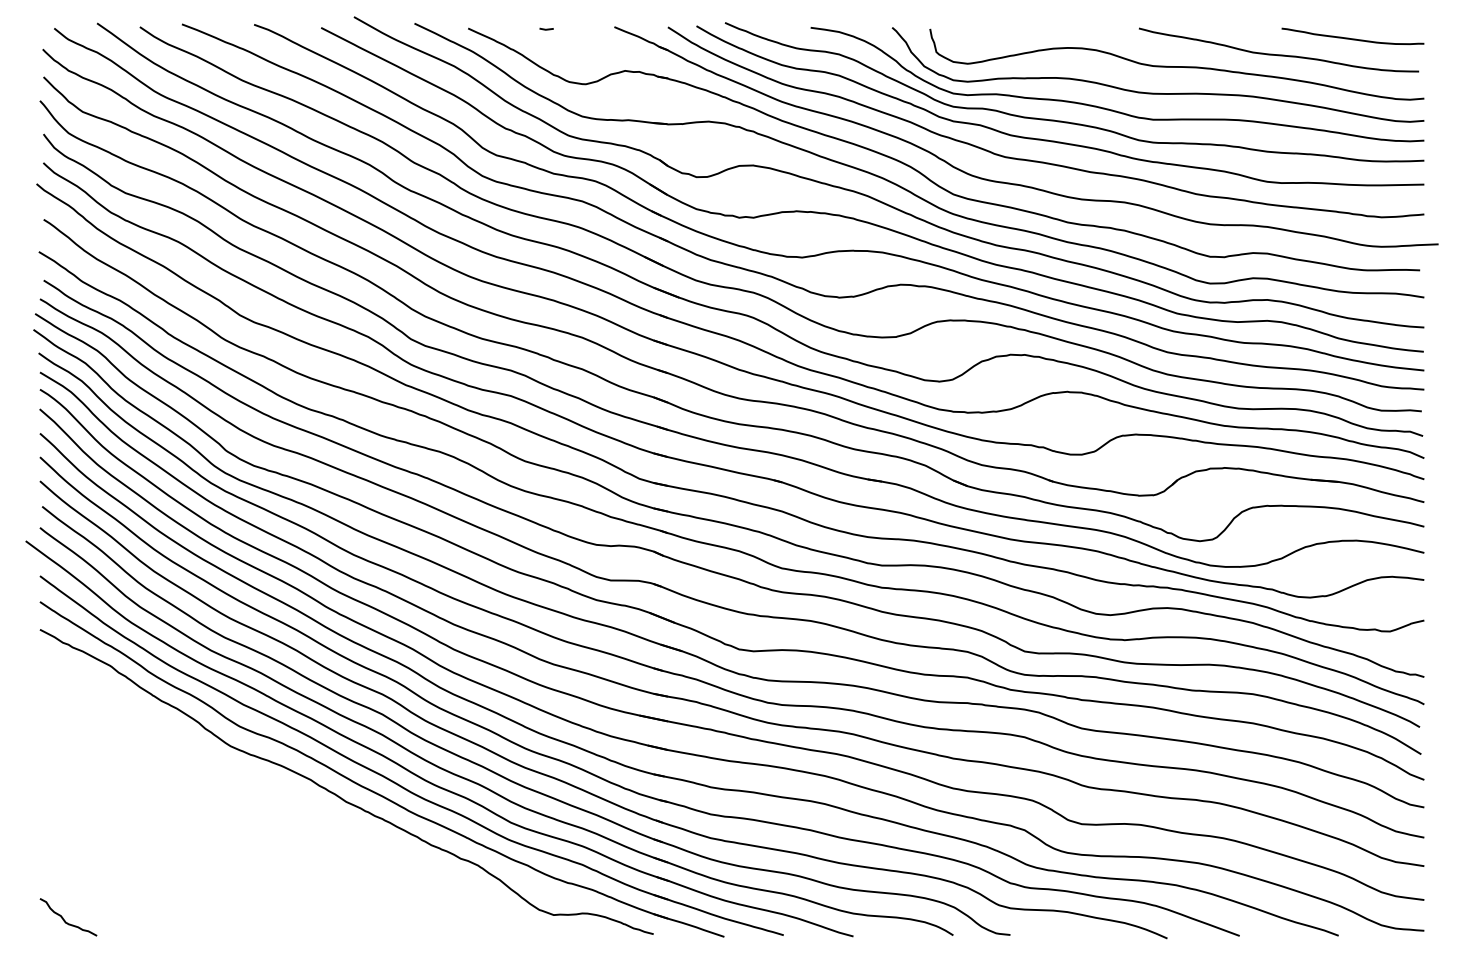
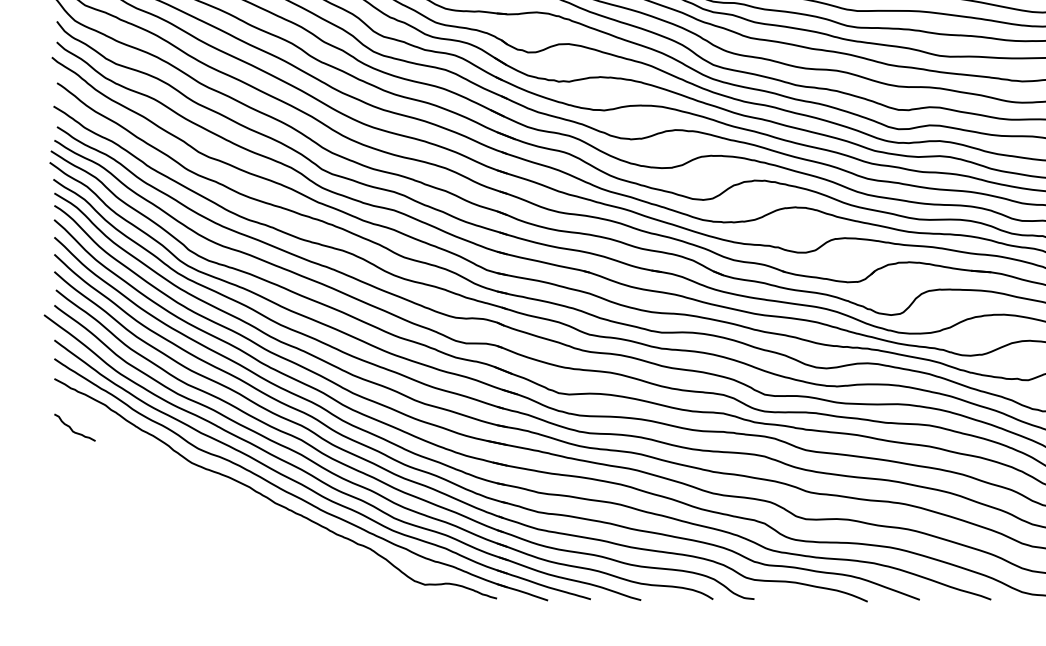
curve: (65, 920) -> (72, 430), moved

